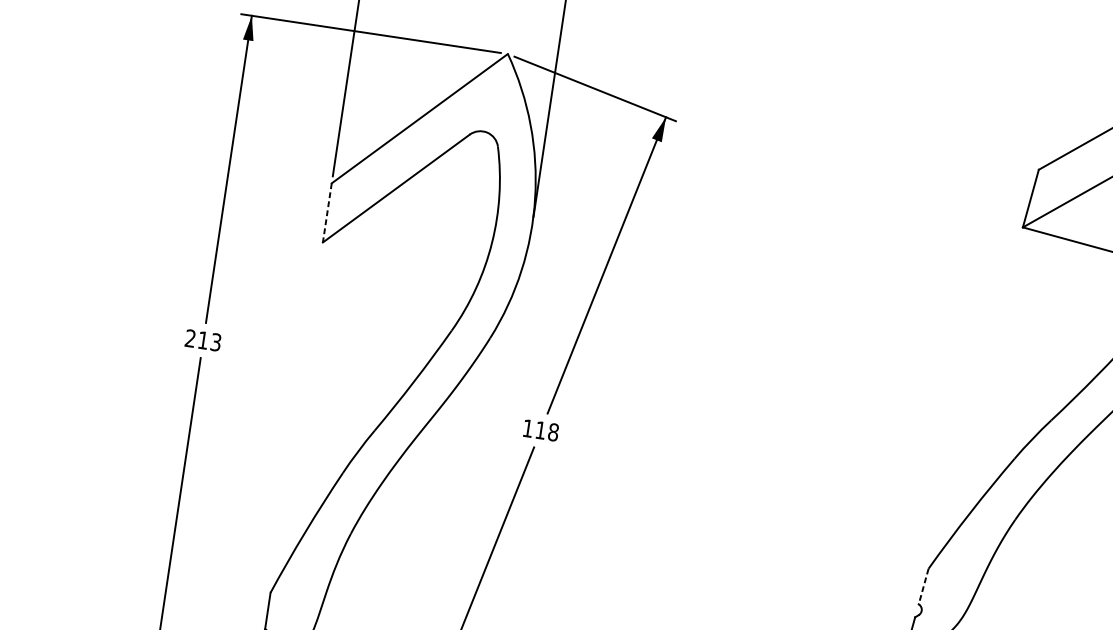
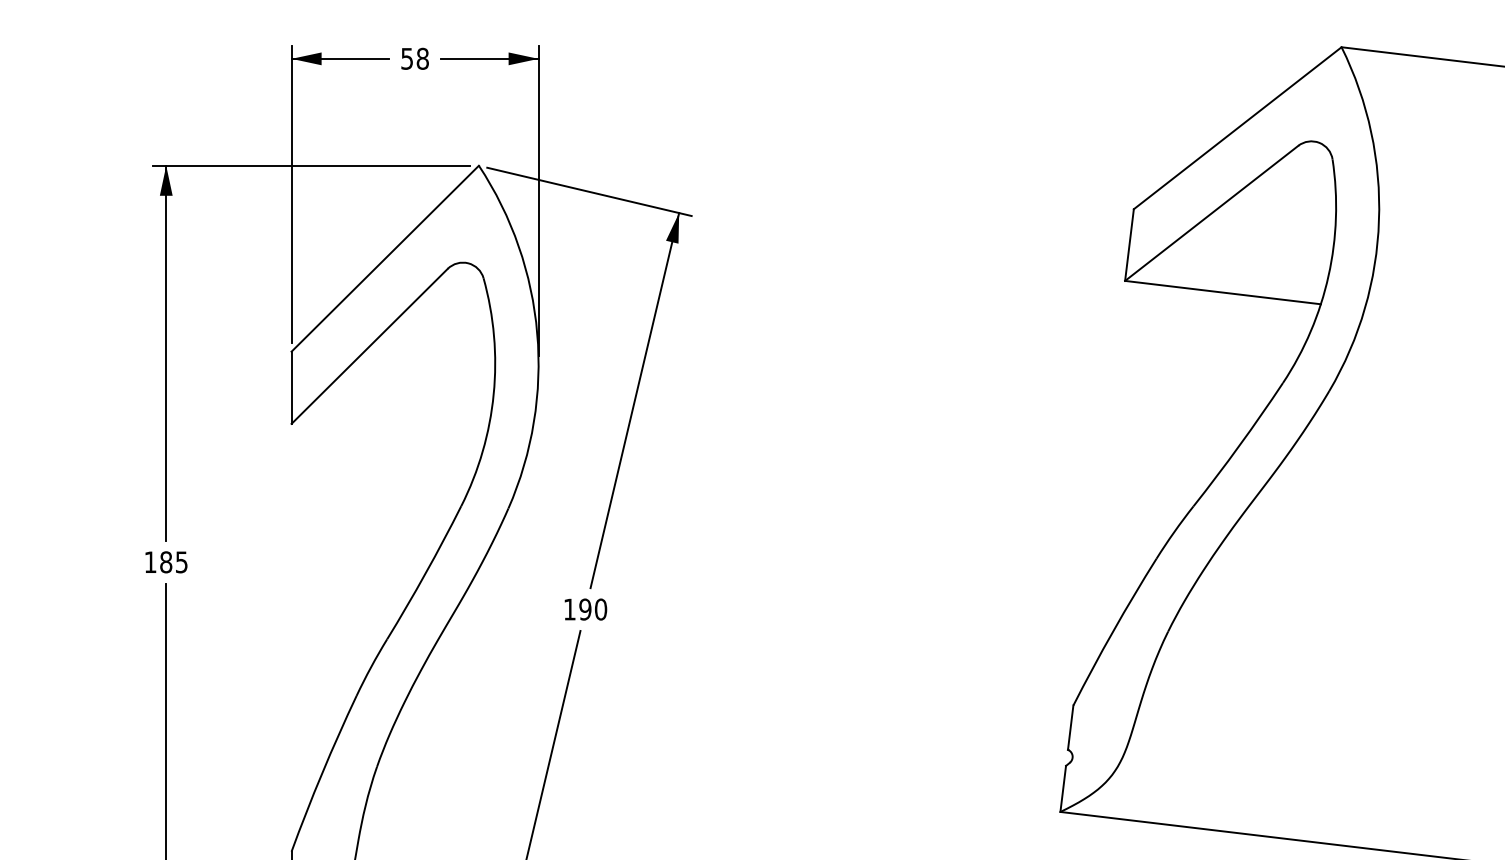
line: (327, 213) -> (291, 388), dashed -> solid
text: (202, 340) -> (165, 562), 213 -> 185
text: (547, 431) -> (593, 609), 118 -> 190
line: (923, 587) -> (1070, 728), dashed -> solid

